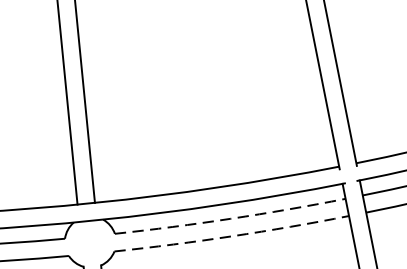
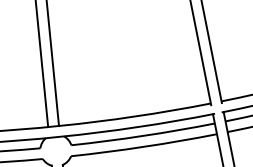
arc: (230, 218) -> (143, 135), dashed -> solid
arc: (232, 235) -> (144, 146), dashed -> solid

